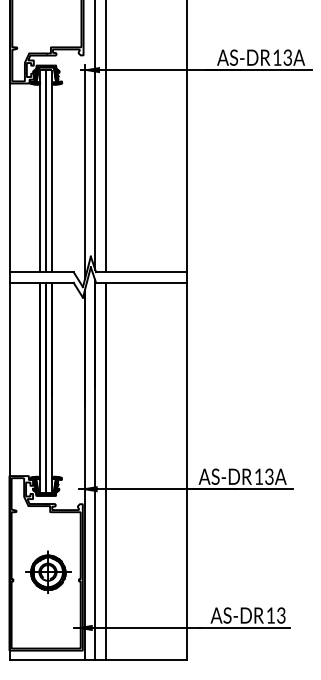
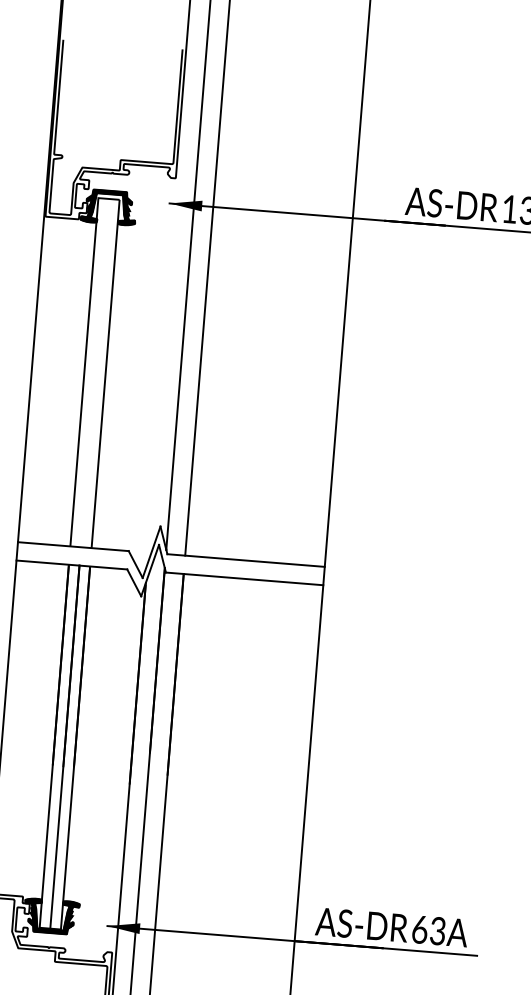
line: (46, 171) -> (95, 373), removed
line: (85, 172) -> (162, 380), removed
text: (258, 476) -> (419, 929), 13A -> 63A

